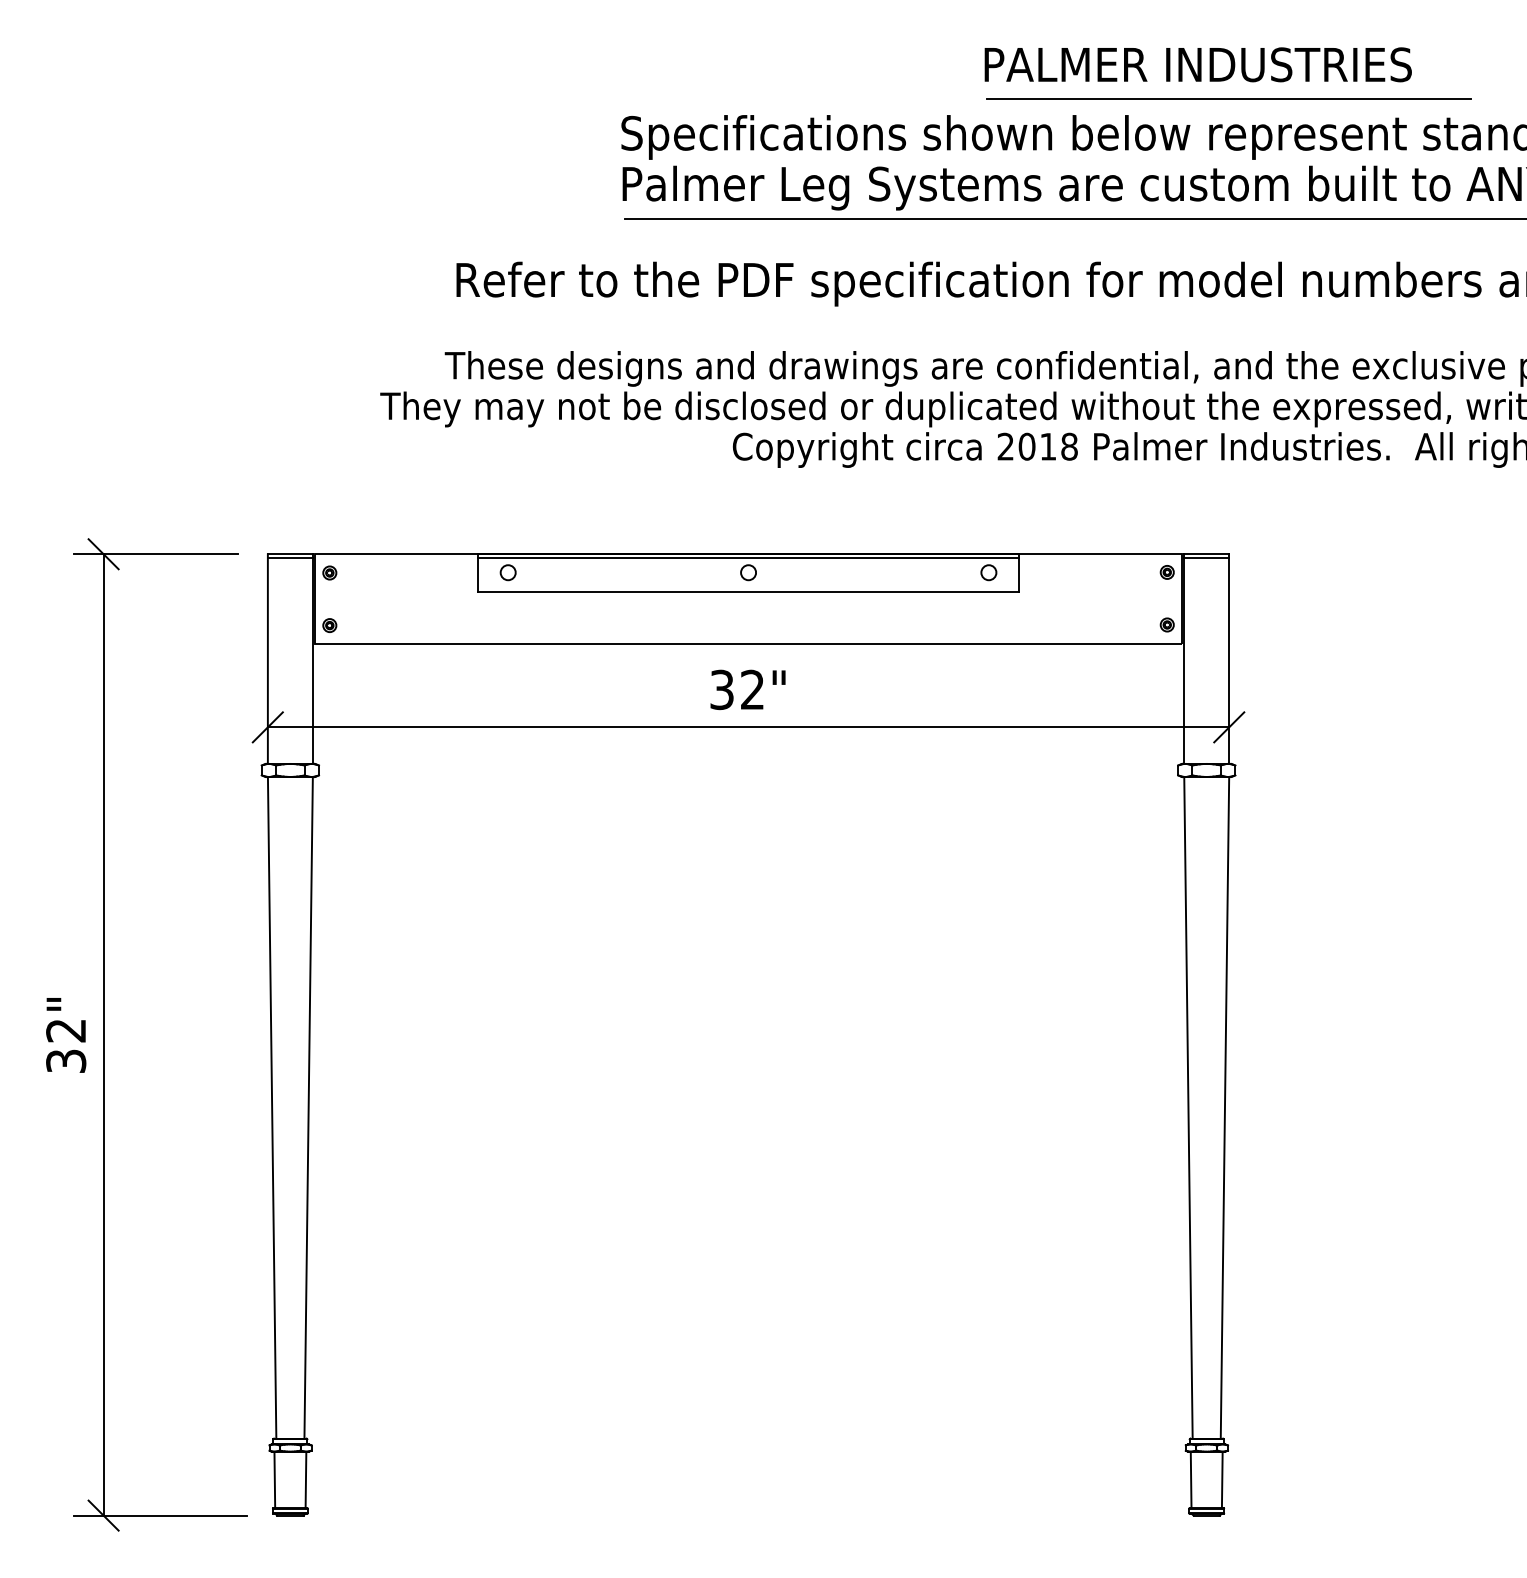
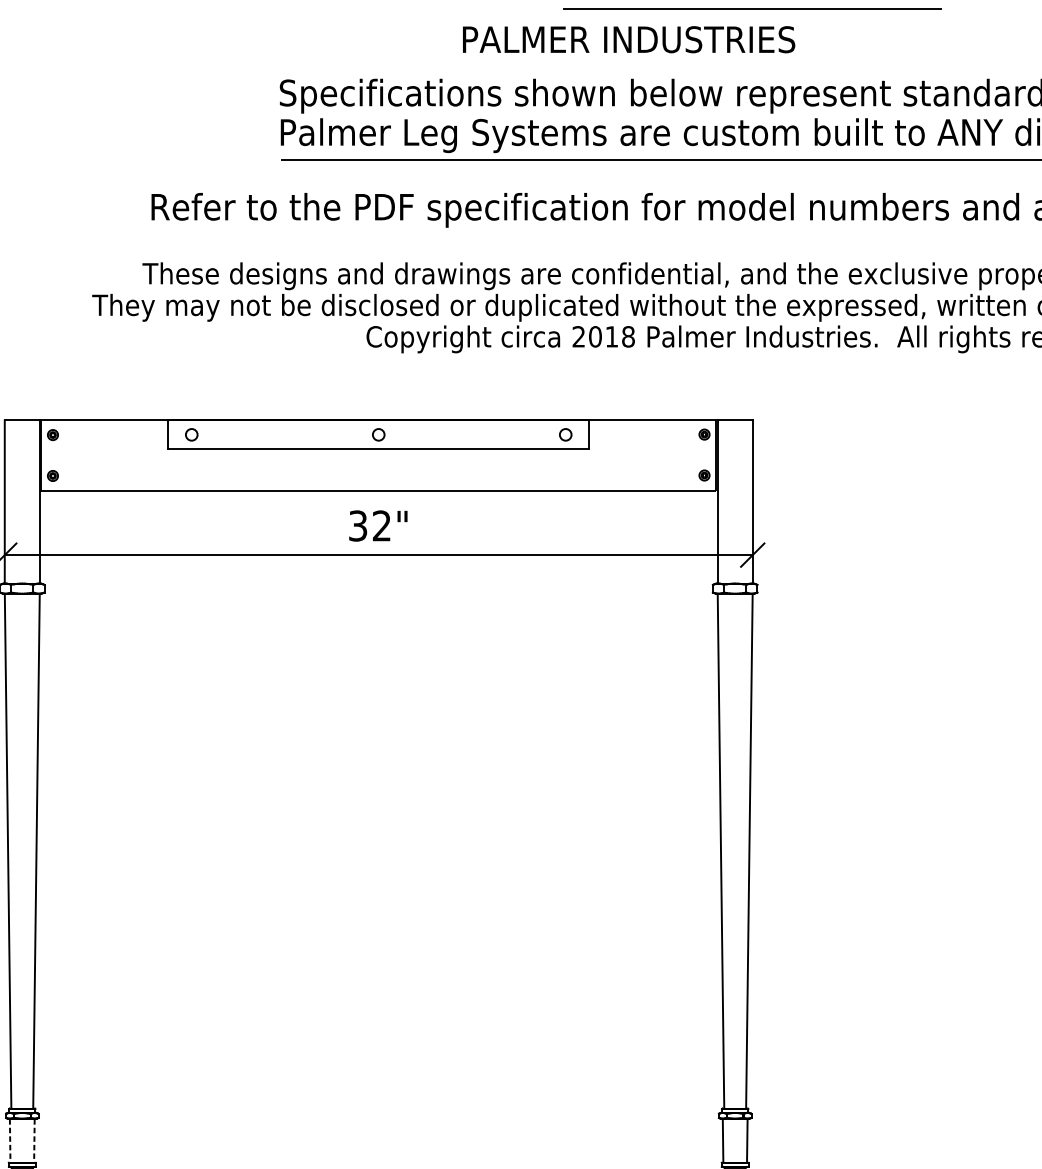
text: (1197, 64) -> (628, 39), moved
line: (1228, 98) -> (752, 8), moved
line: (748, 557) -> (378, 423), removed
line: (289, 558) -> (21, 423), removed
line: (1206, 558) -> (735, 423), removed
line: (274, 1479) -> (9, 1140), solid -> dashed
line: (305, 1479) -> (34, 1140), solid -> dashed

